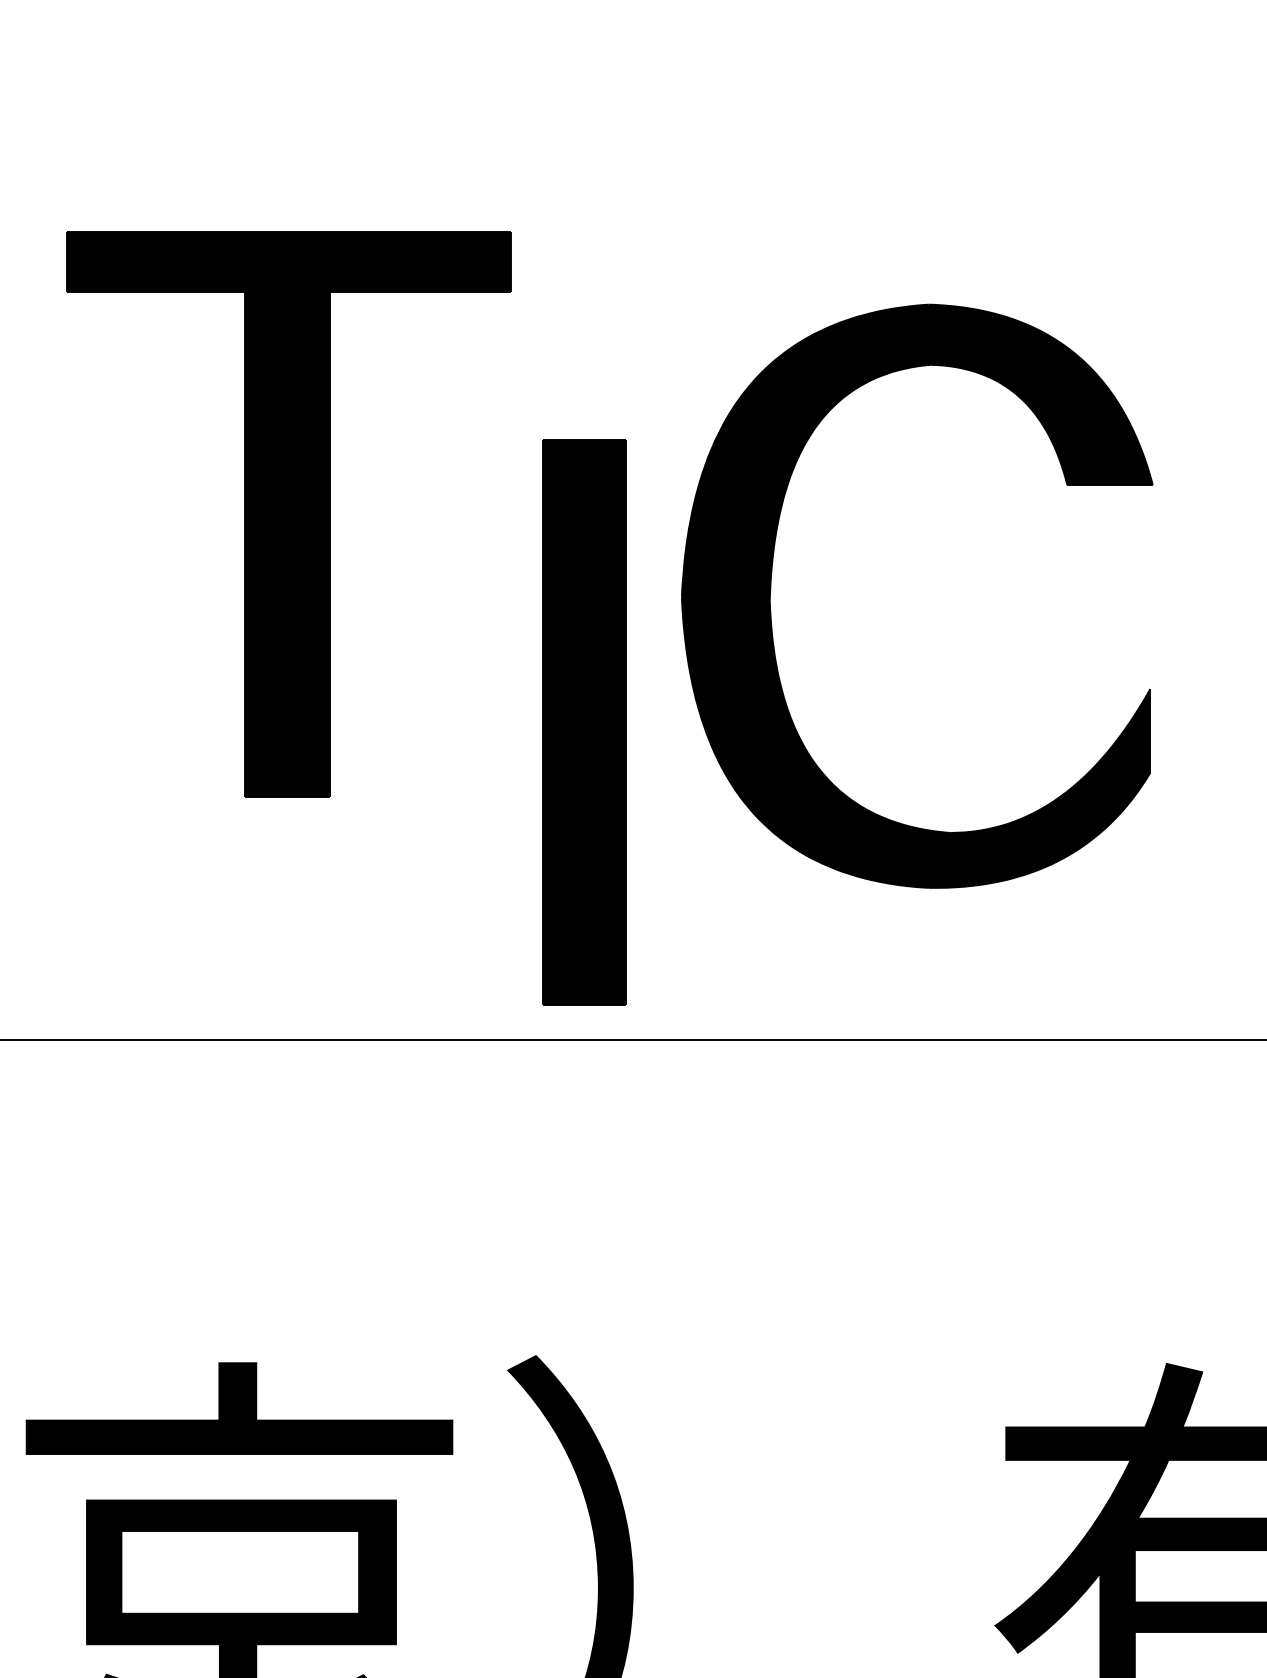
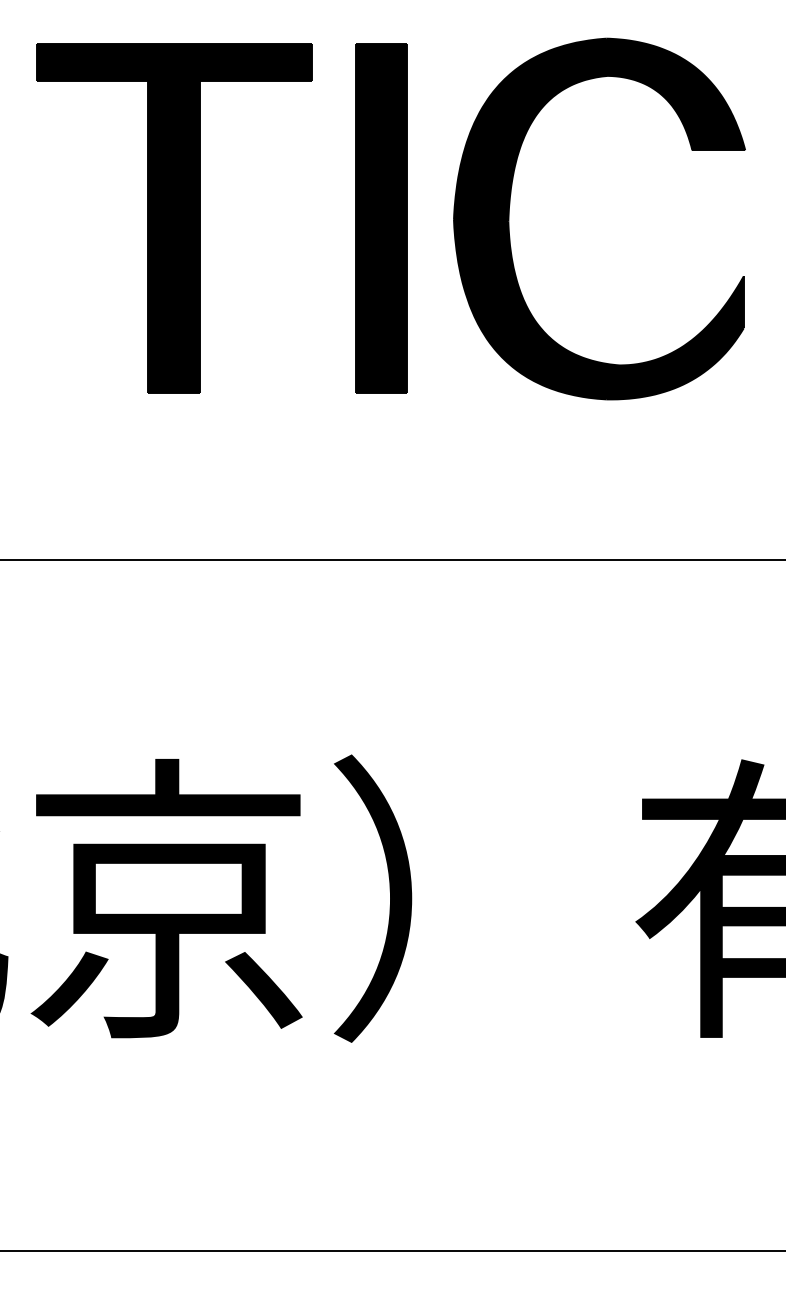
part: (288, 514) -> (174, 218), moved
part: (773, 574) -> (510, 205), moved
part: (584, 723) -> (381, 218), moved

